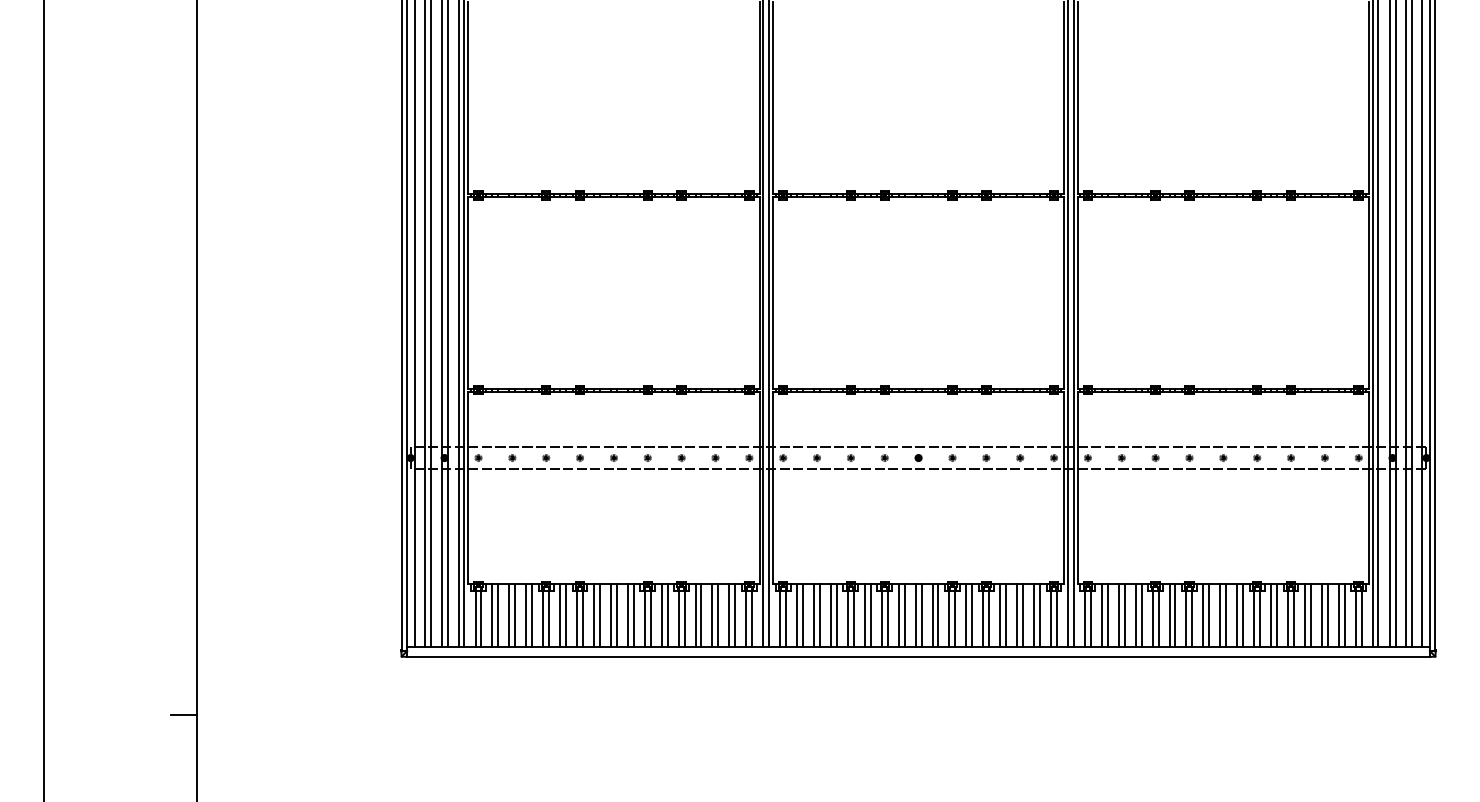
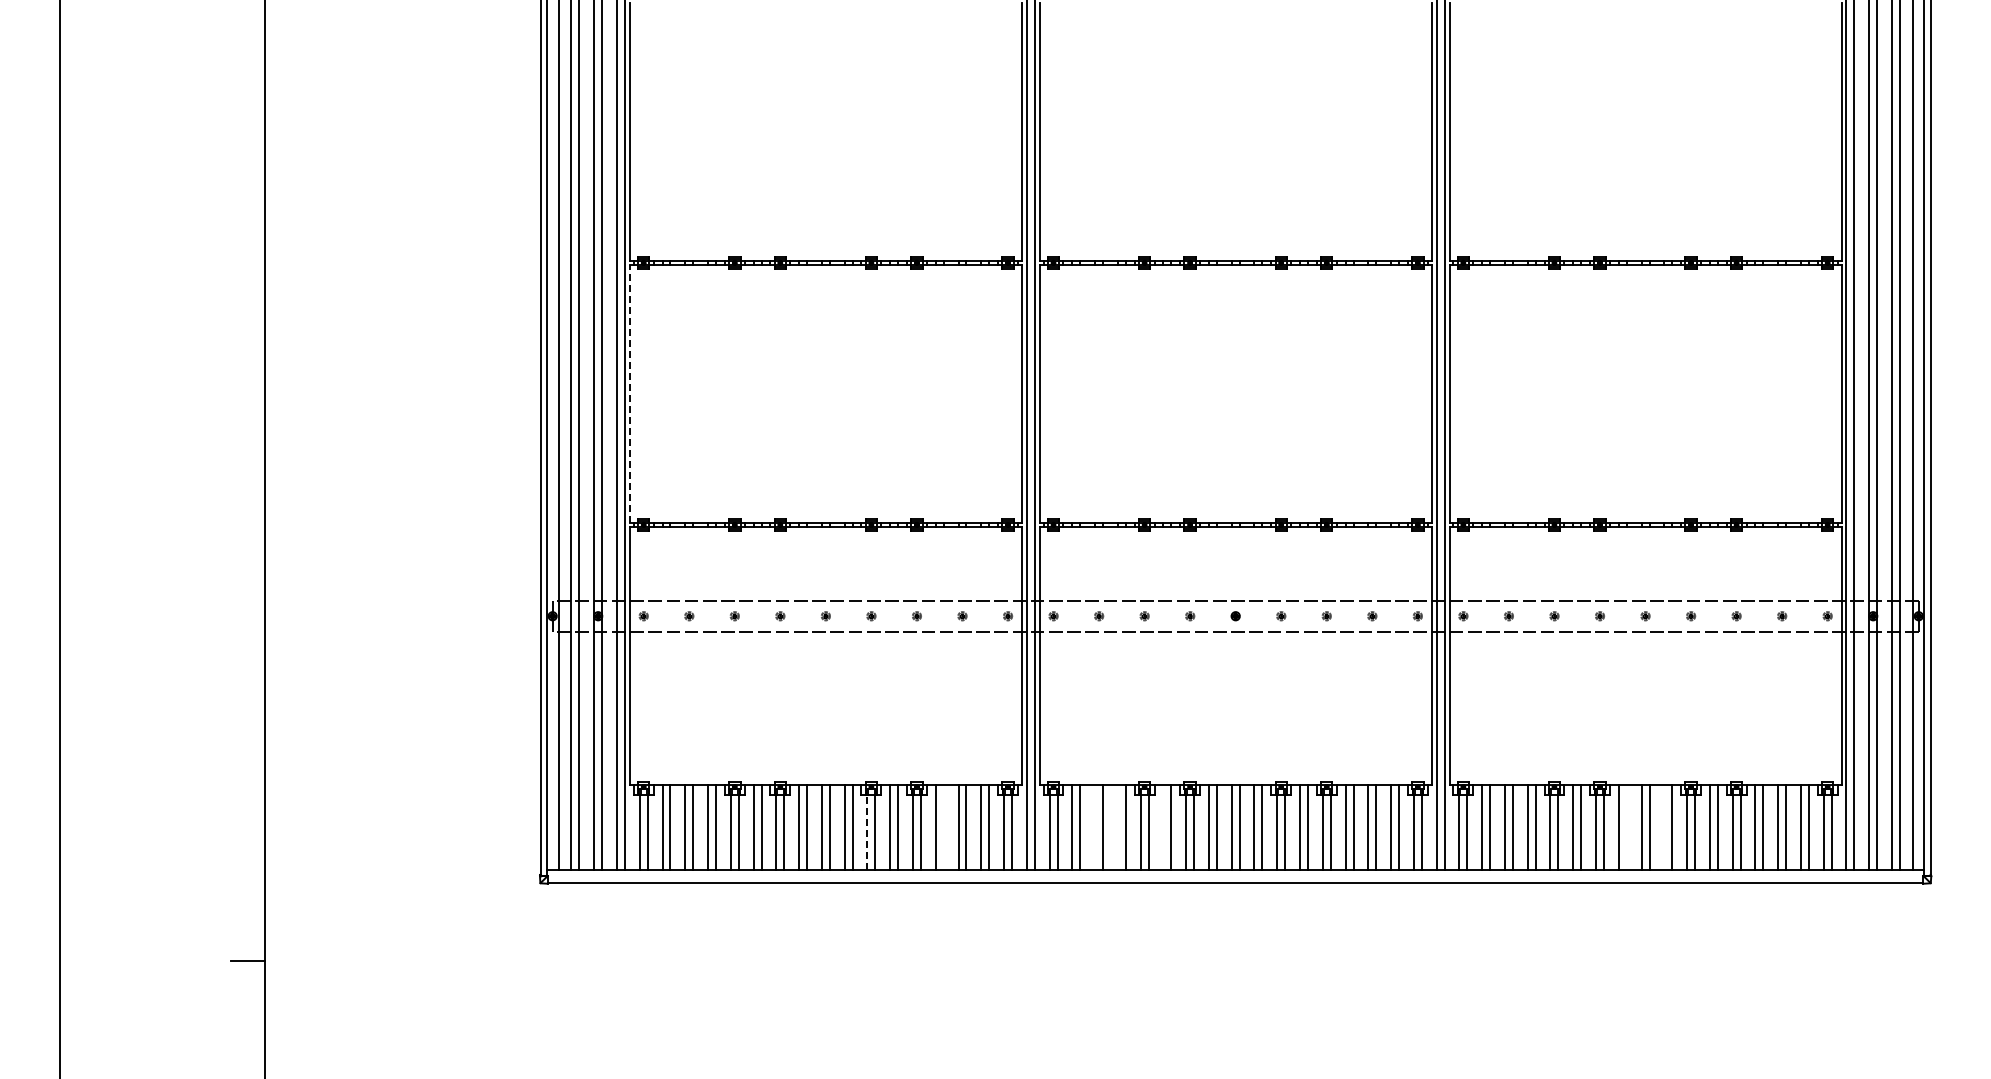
line: (467, 292) -> (629, 393), solid -> dashed
line: (701, 615) -> (943, 827), removed
line: (814, 615) -> (1095, 827), removed
line: (830, 615) -> (1117, 827), removed
line: (864, 615) -> (1163, 827), removed
line: (1209, 615) -> (1626, 827), removed
line: (1237, 615) -> (1664, 827), removed
line: (644, 618) -> (867, 832), solid -> dashed

